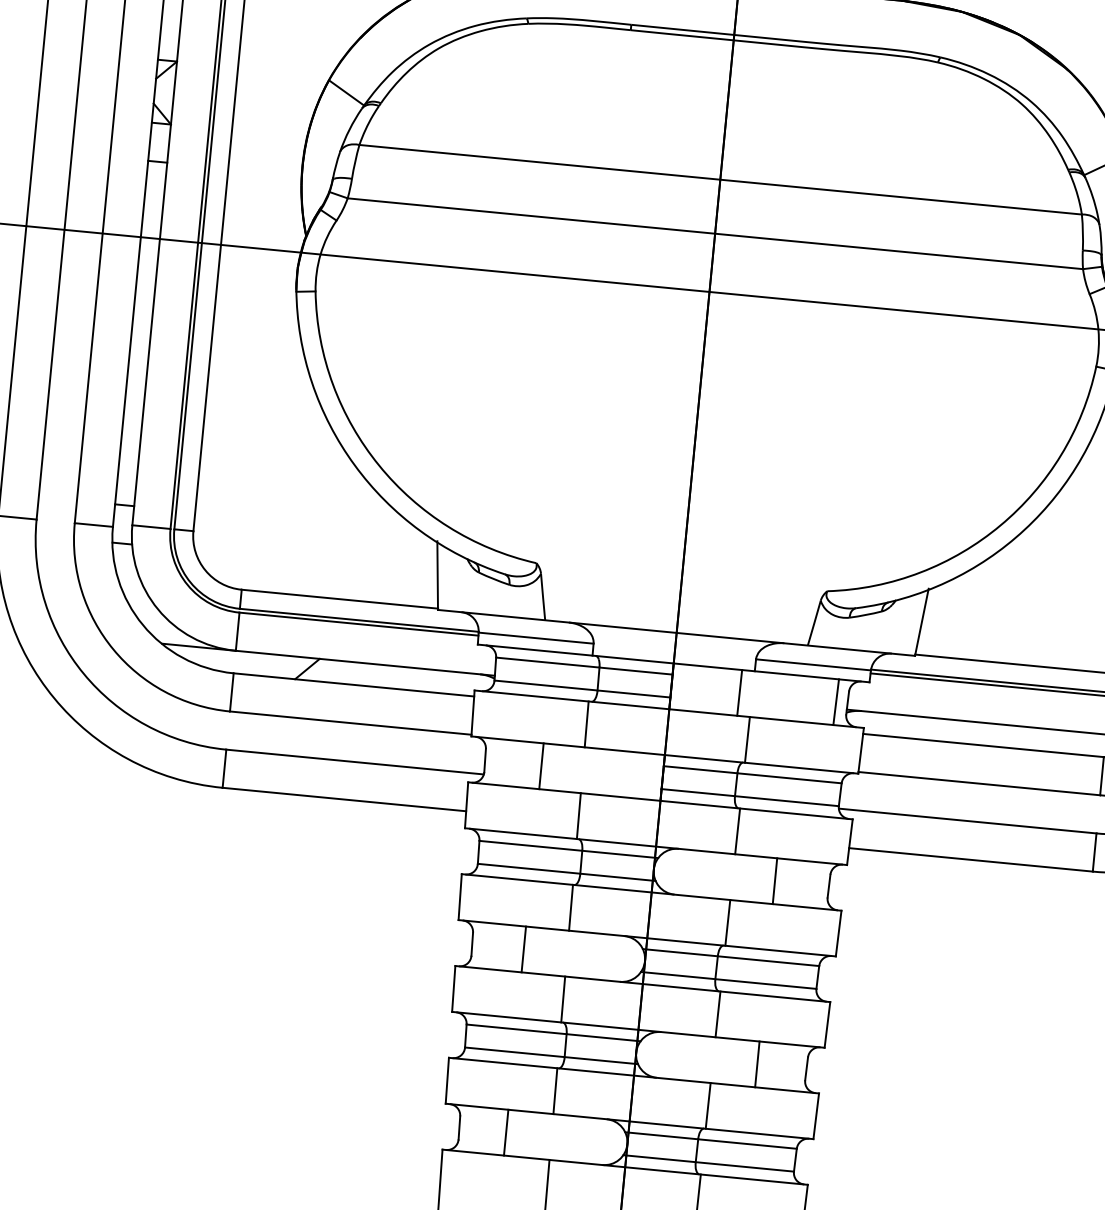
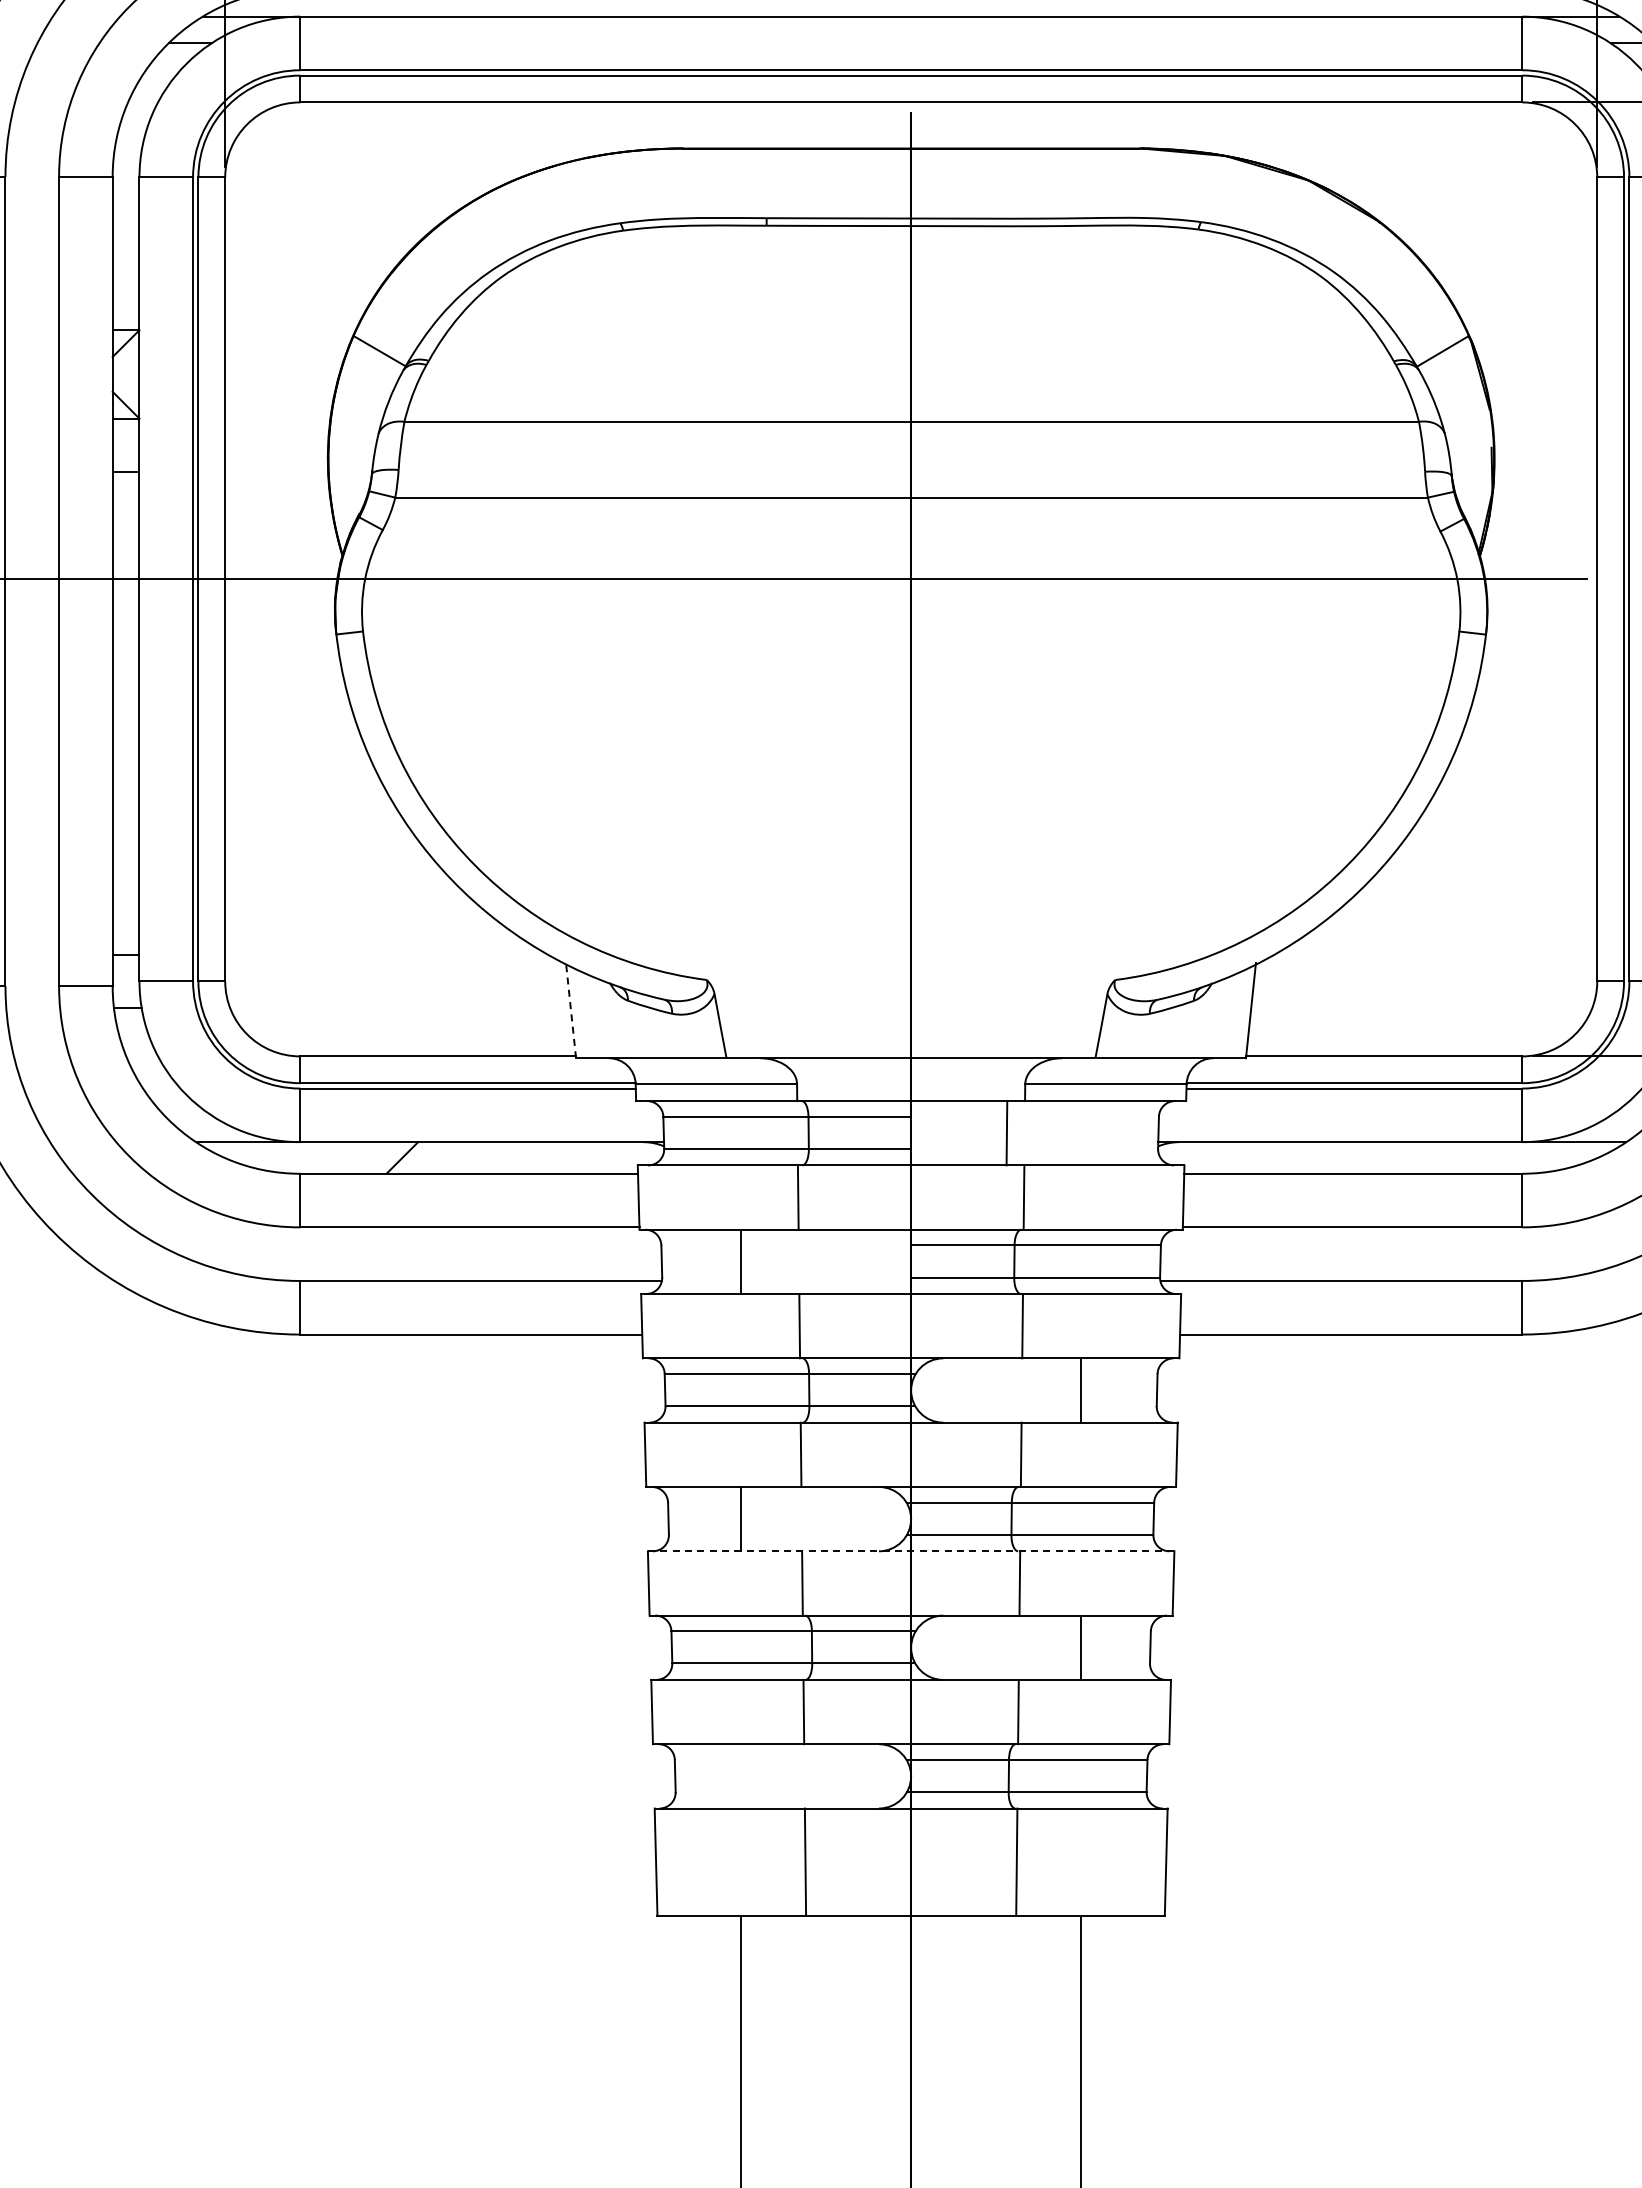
line: (437, 574) -> (570, 1009), solid -> dashed
line: (836, 702) -> (1142, 1133), removed
line: (643, 984) -> (911, 1551), solid -> dashed
line: (505, 1132) -> (740, 1776), removed

